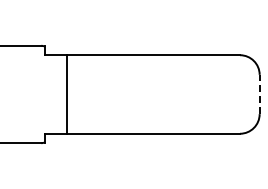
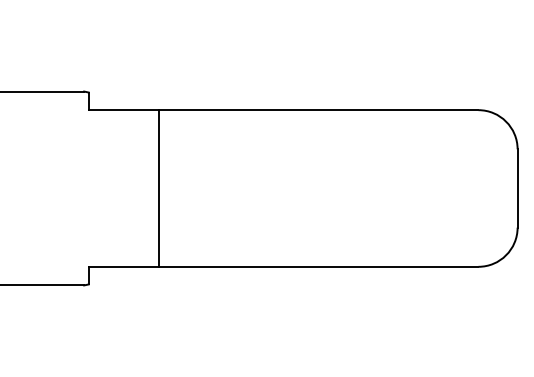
line: (66, 94) -> (158, 188), moved
line: (259, 94) -> (517, 188), dashed -> solid

